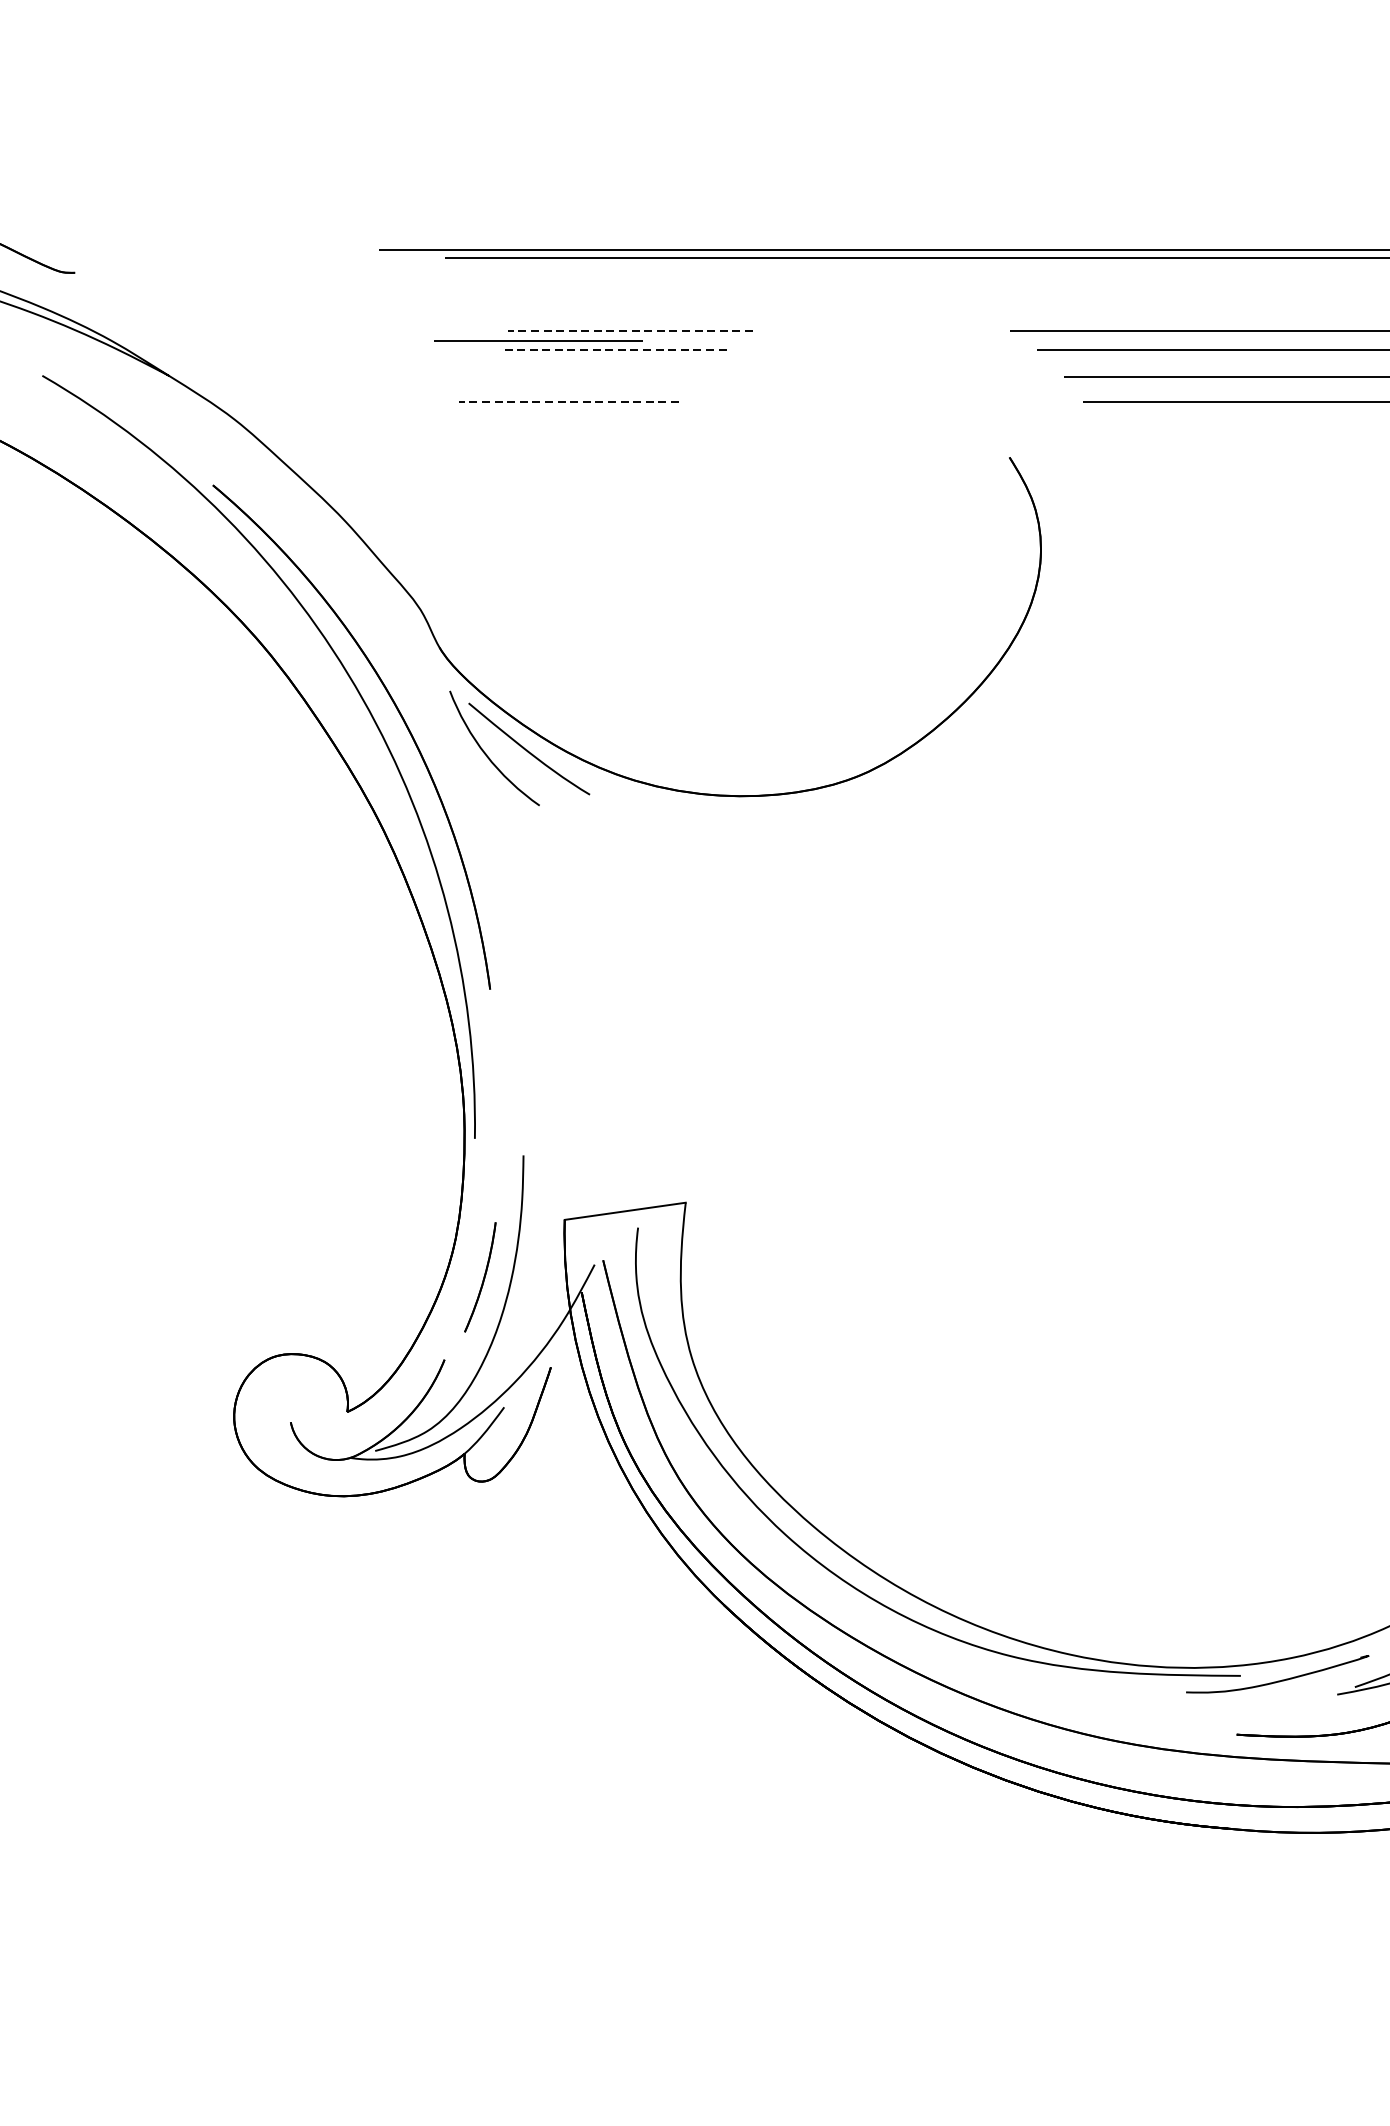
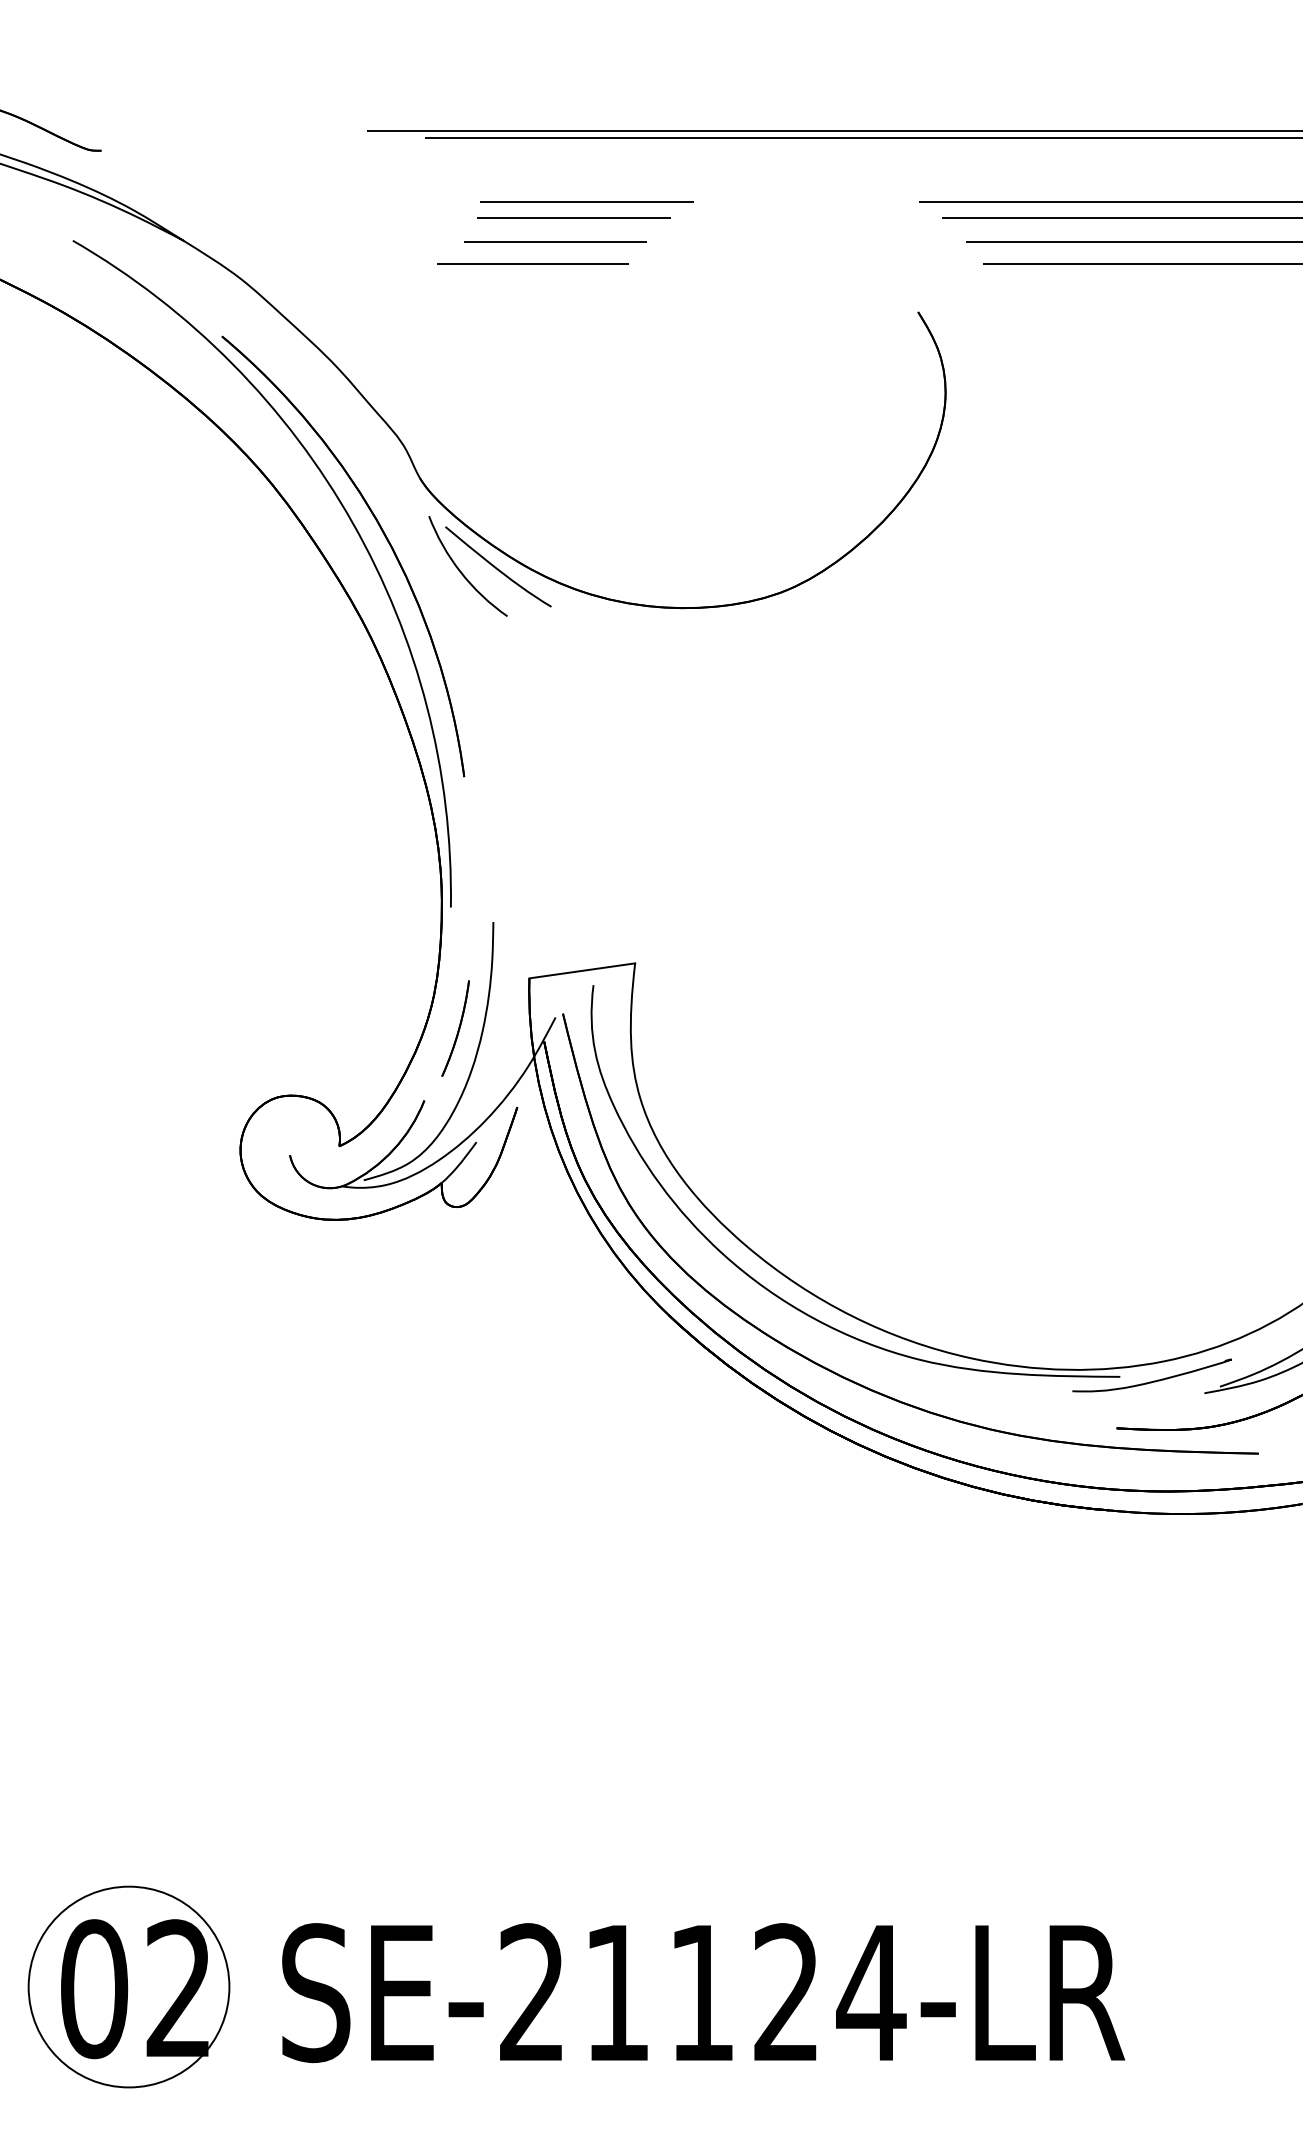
line: (630, 330) -> (586, 201), dashed -> solid
line: (538, 340) -> (555, 241), moved
line: (616, 350) -> (574, 218), dashed -> solid
line: (569, 401) -> (533, 263), dashed -> solid

